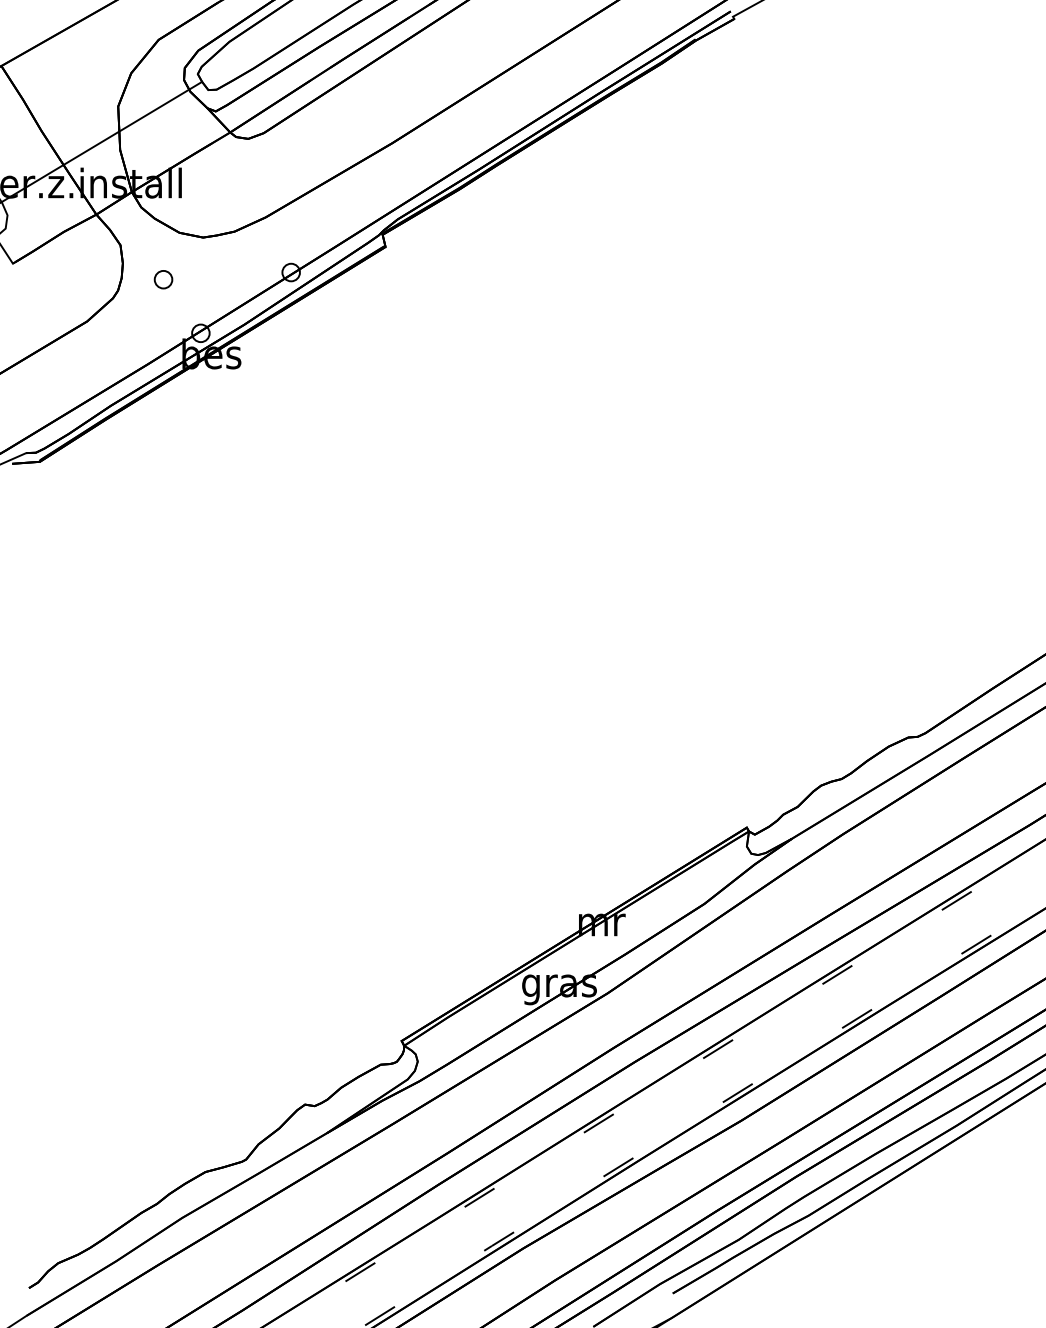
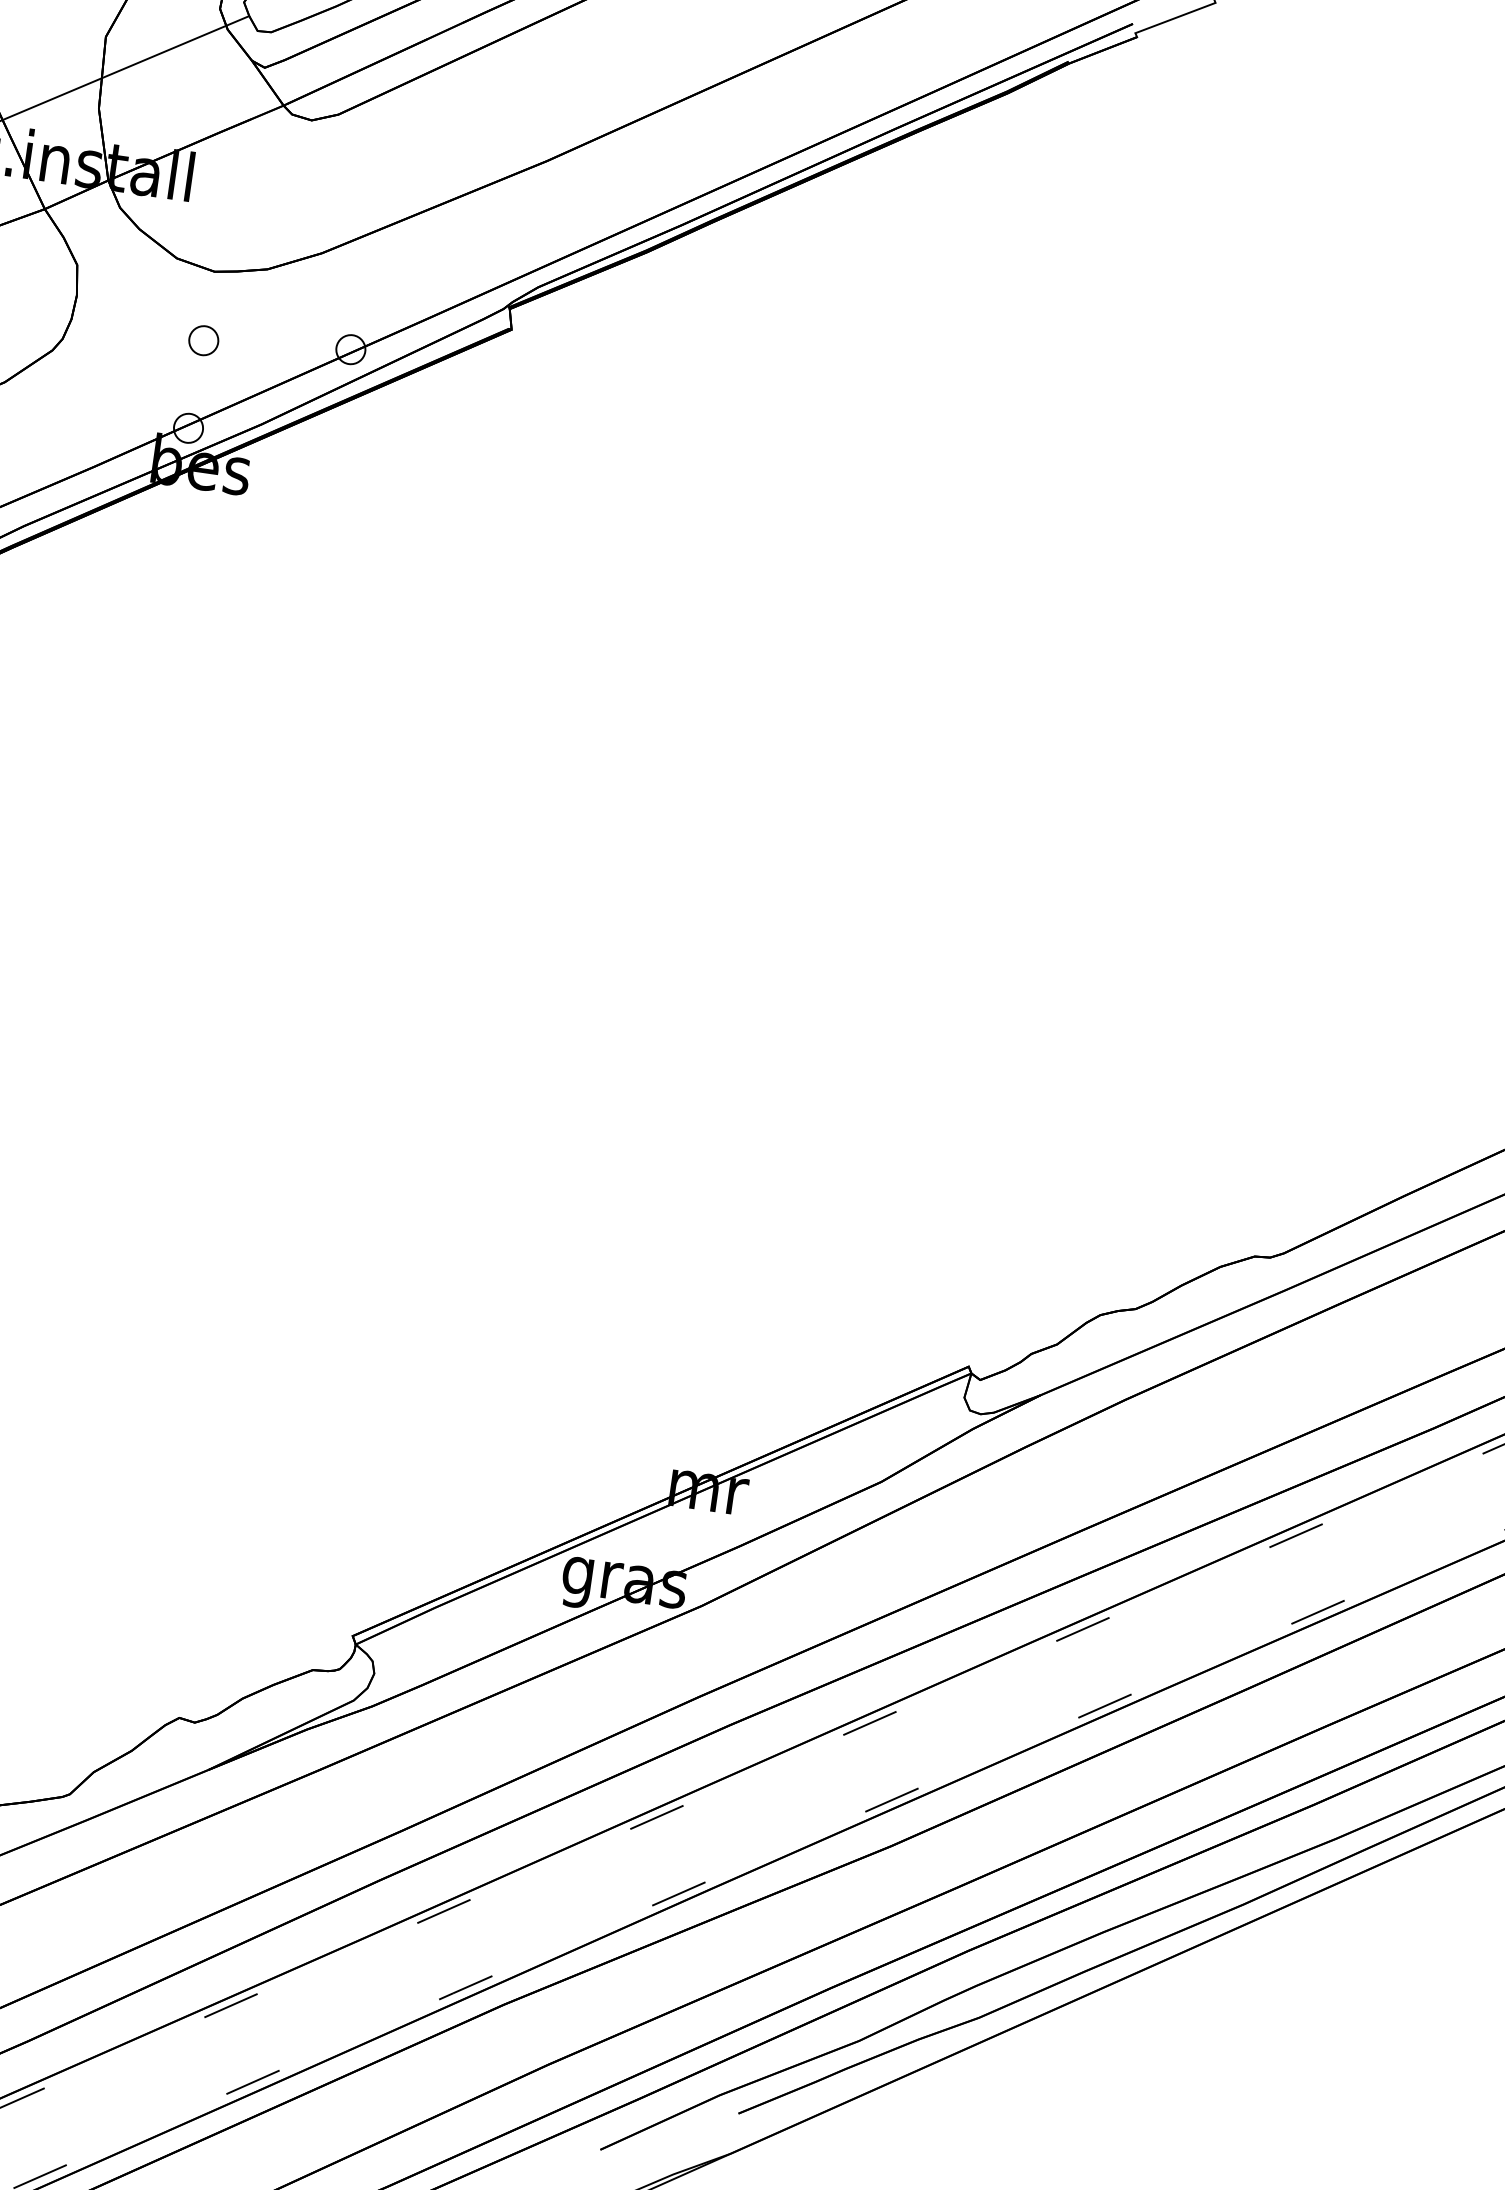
part: (163, 279) -> (203, 340), moved

